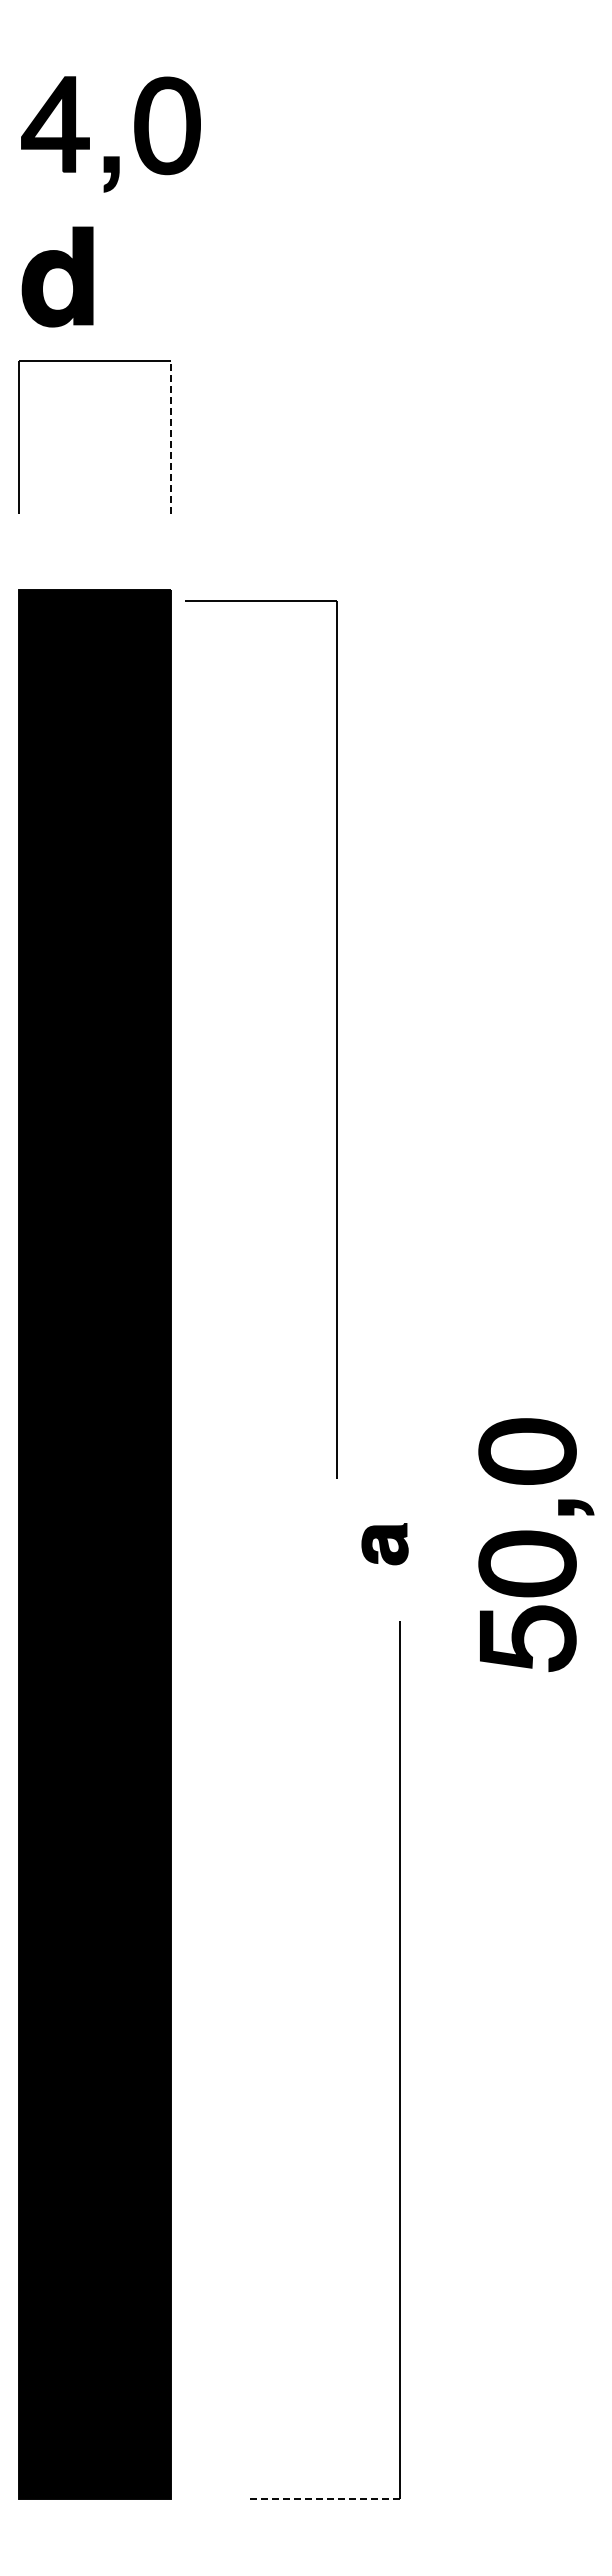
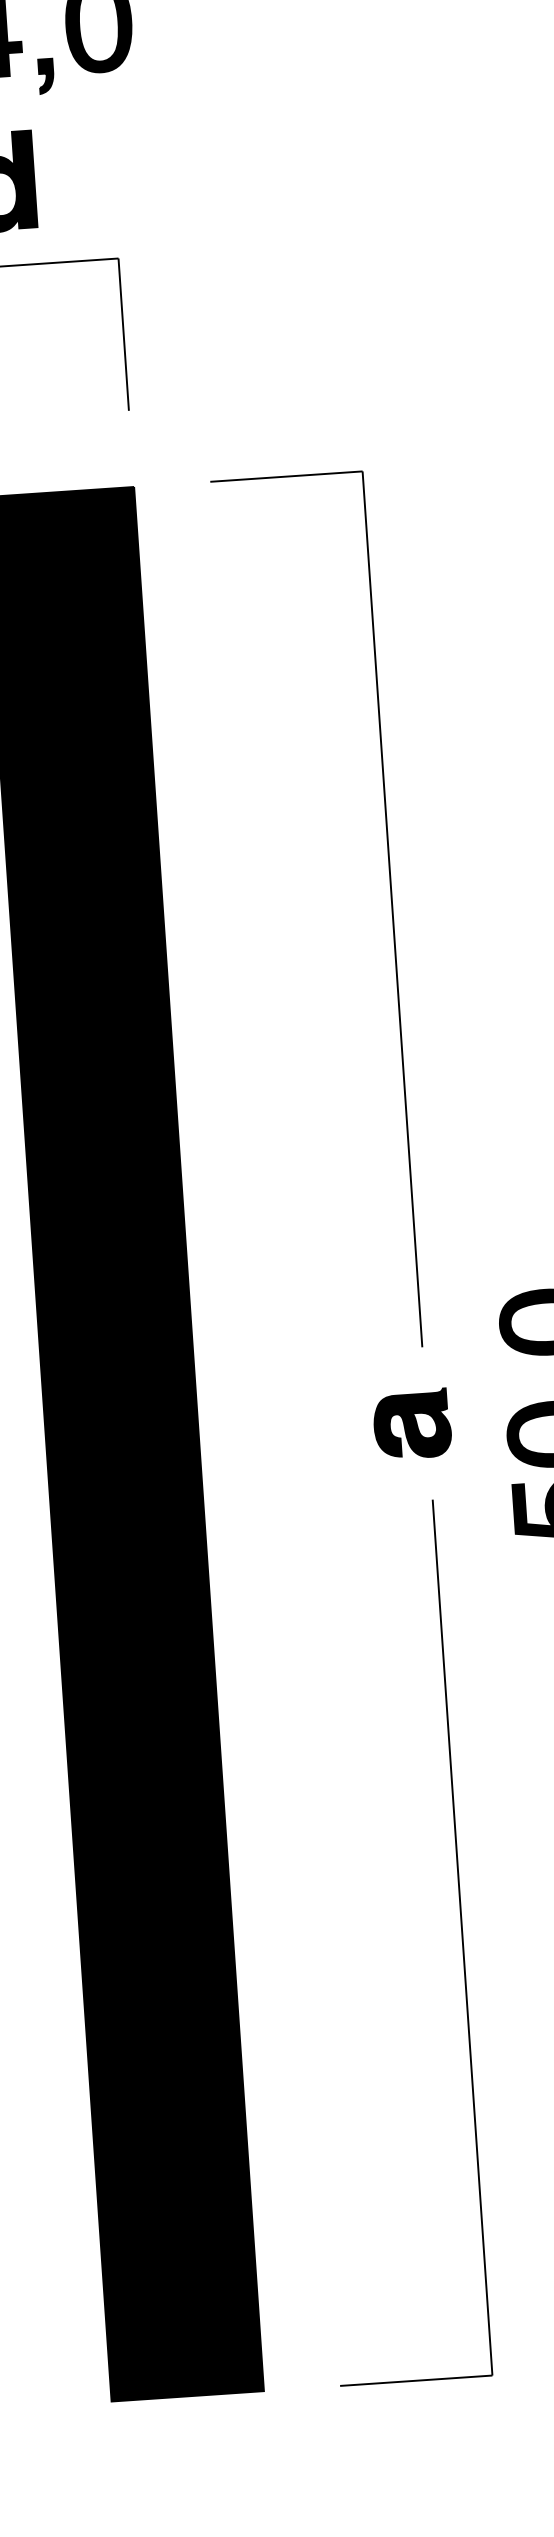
line: (171, 436) -> (123, 333), dashed -> solid
part: (336, 1039) -> (391, 908), moved
part: (384, 1543) -> (411, 1423), size x1.67
line: (323, 2498) -> (415, 2380), dashed -> solid

